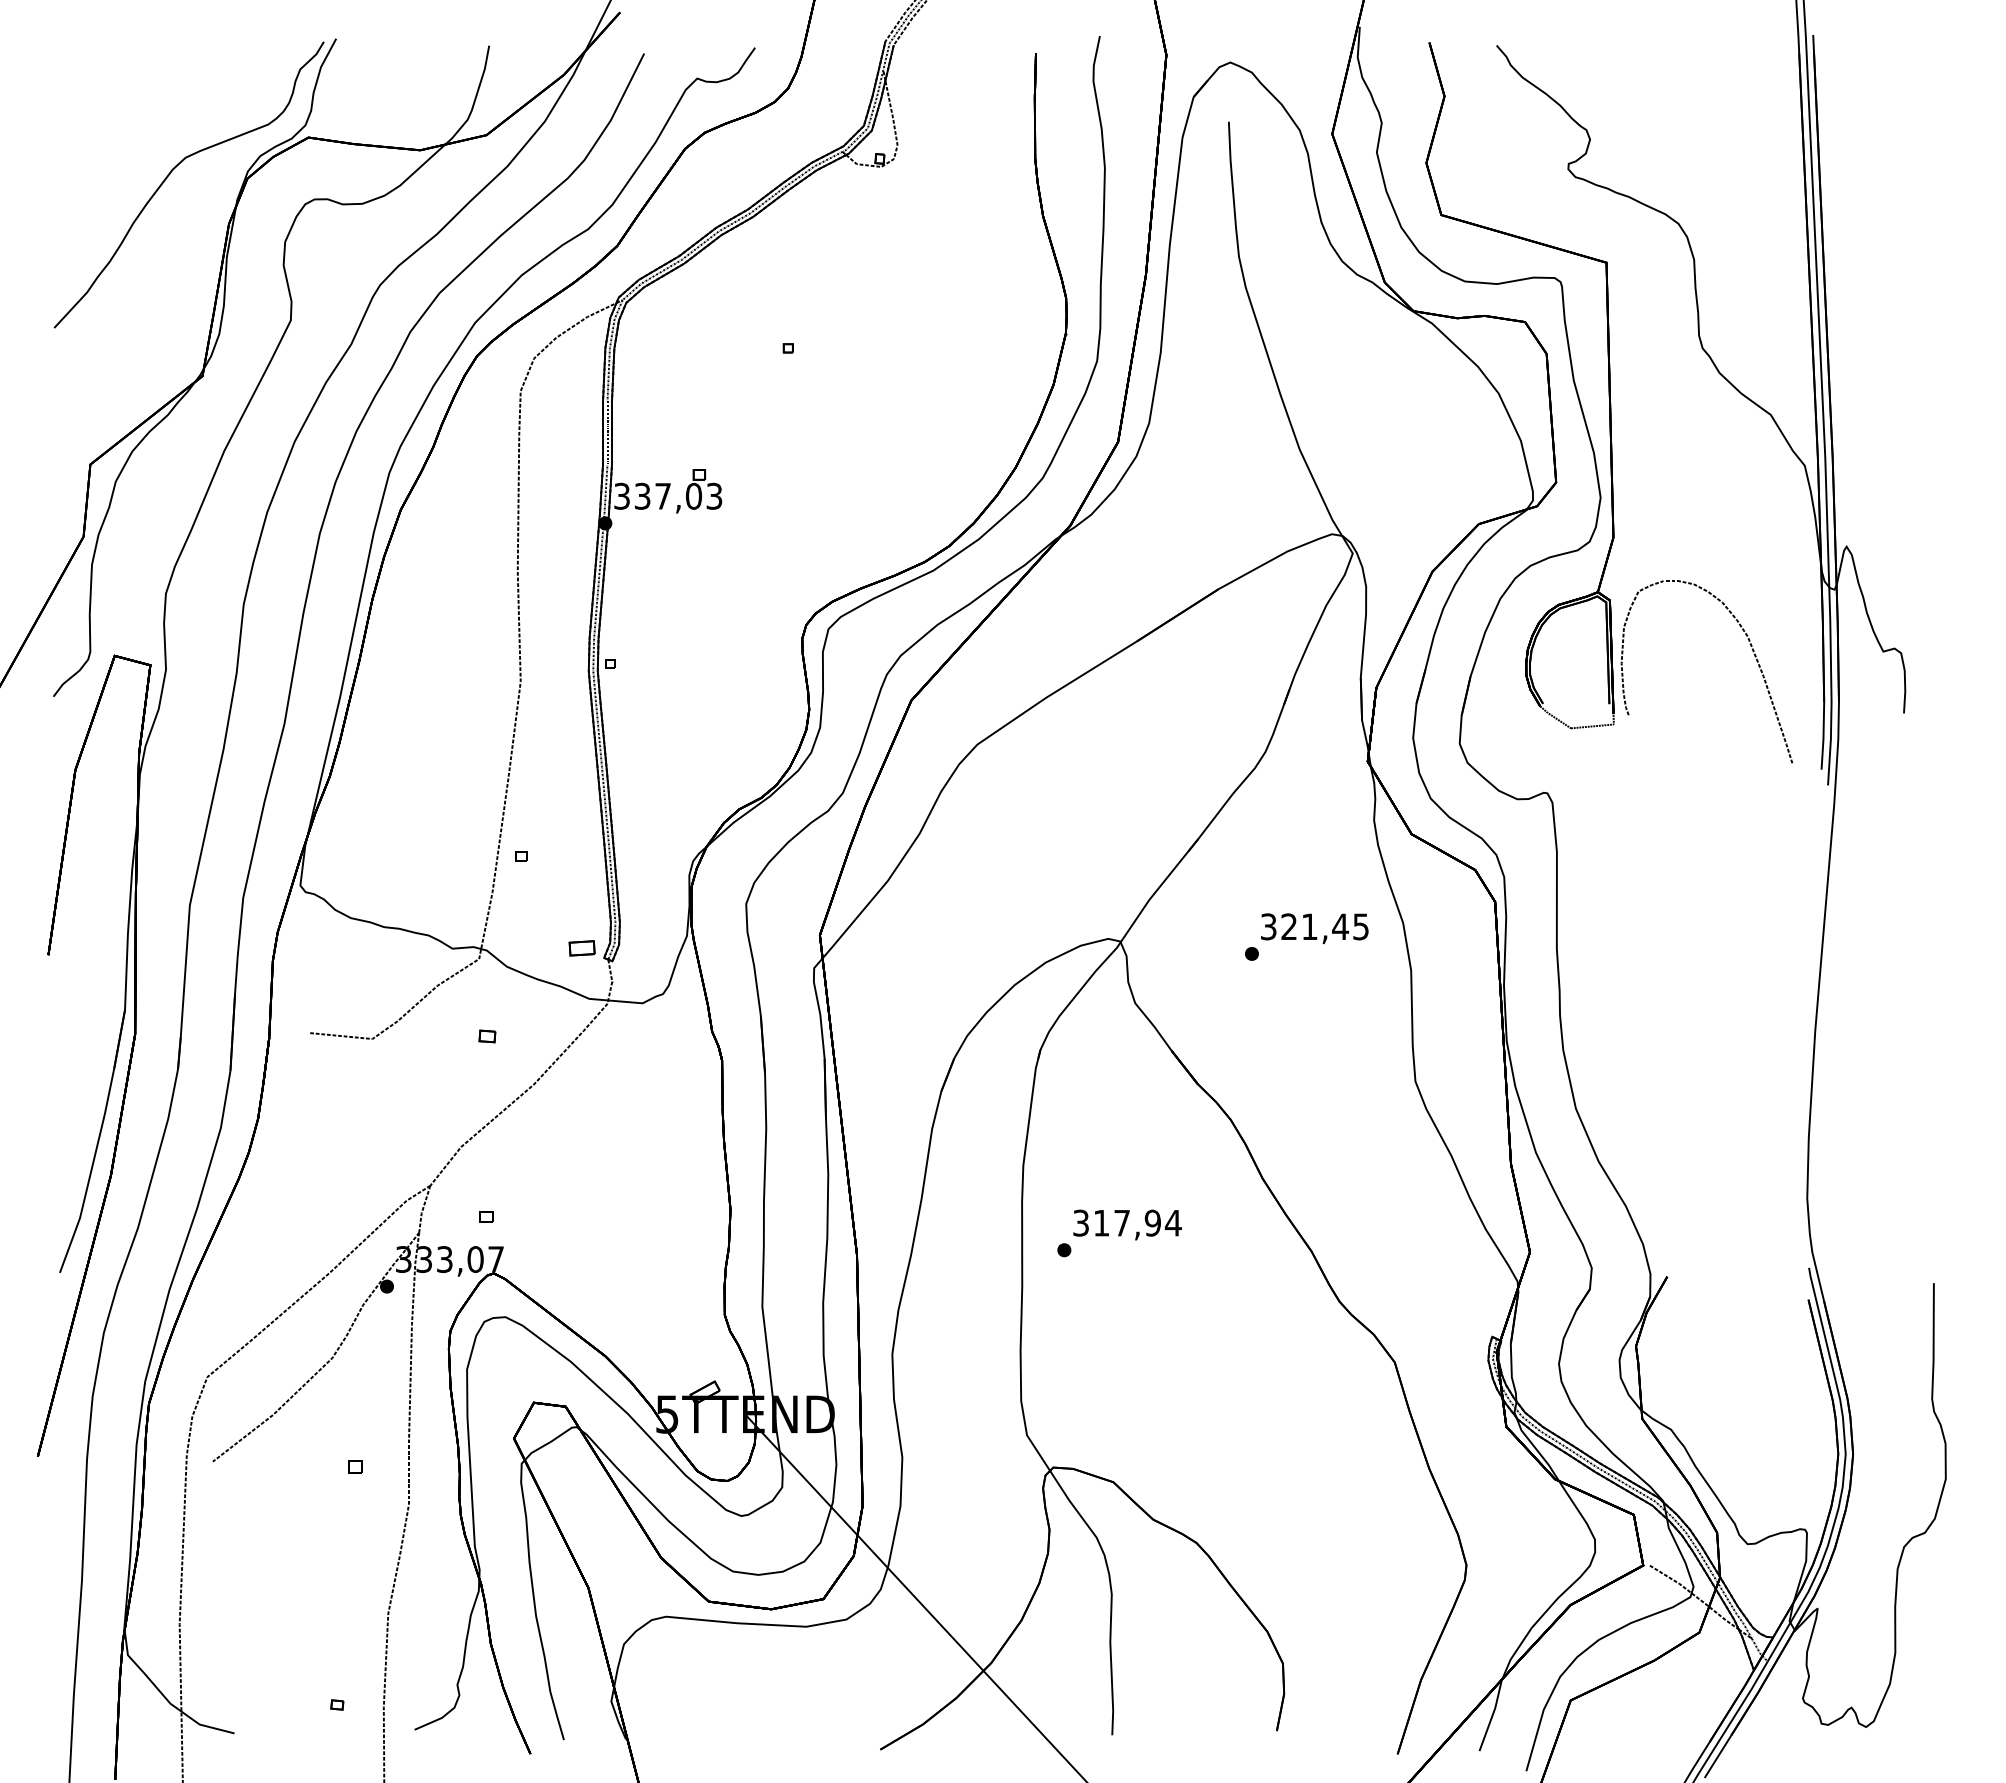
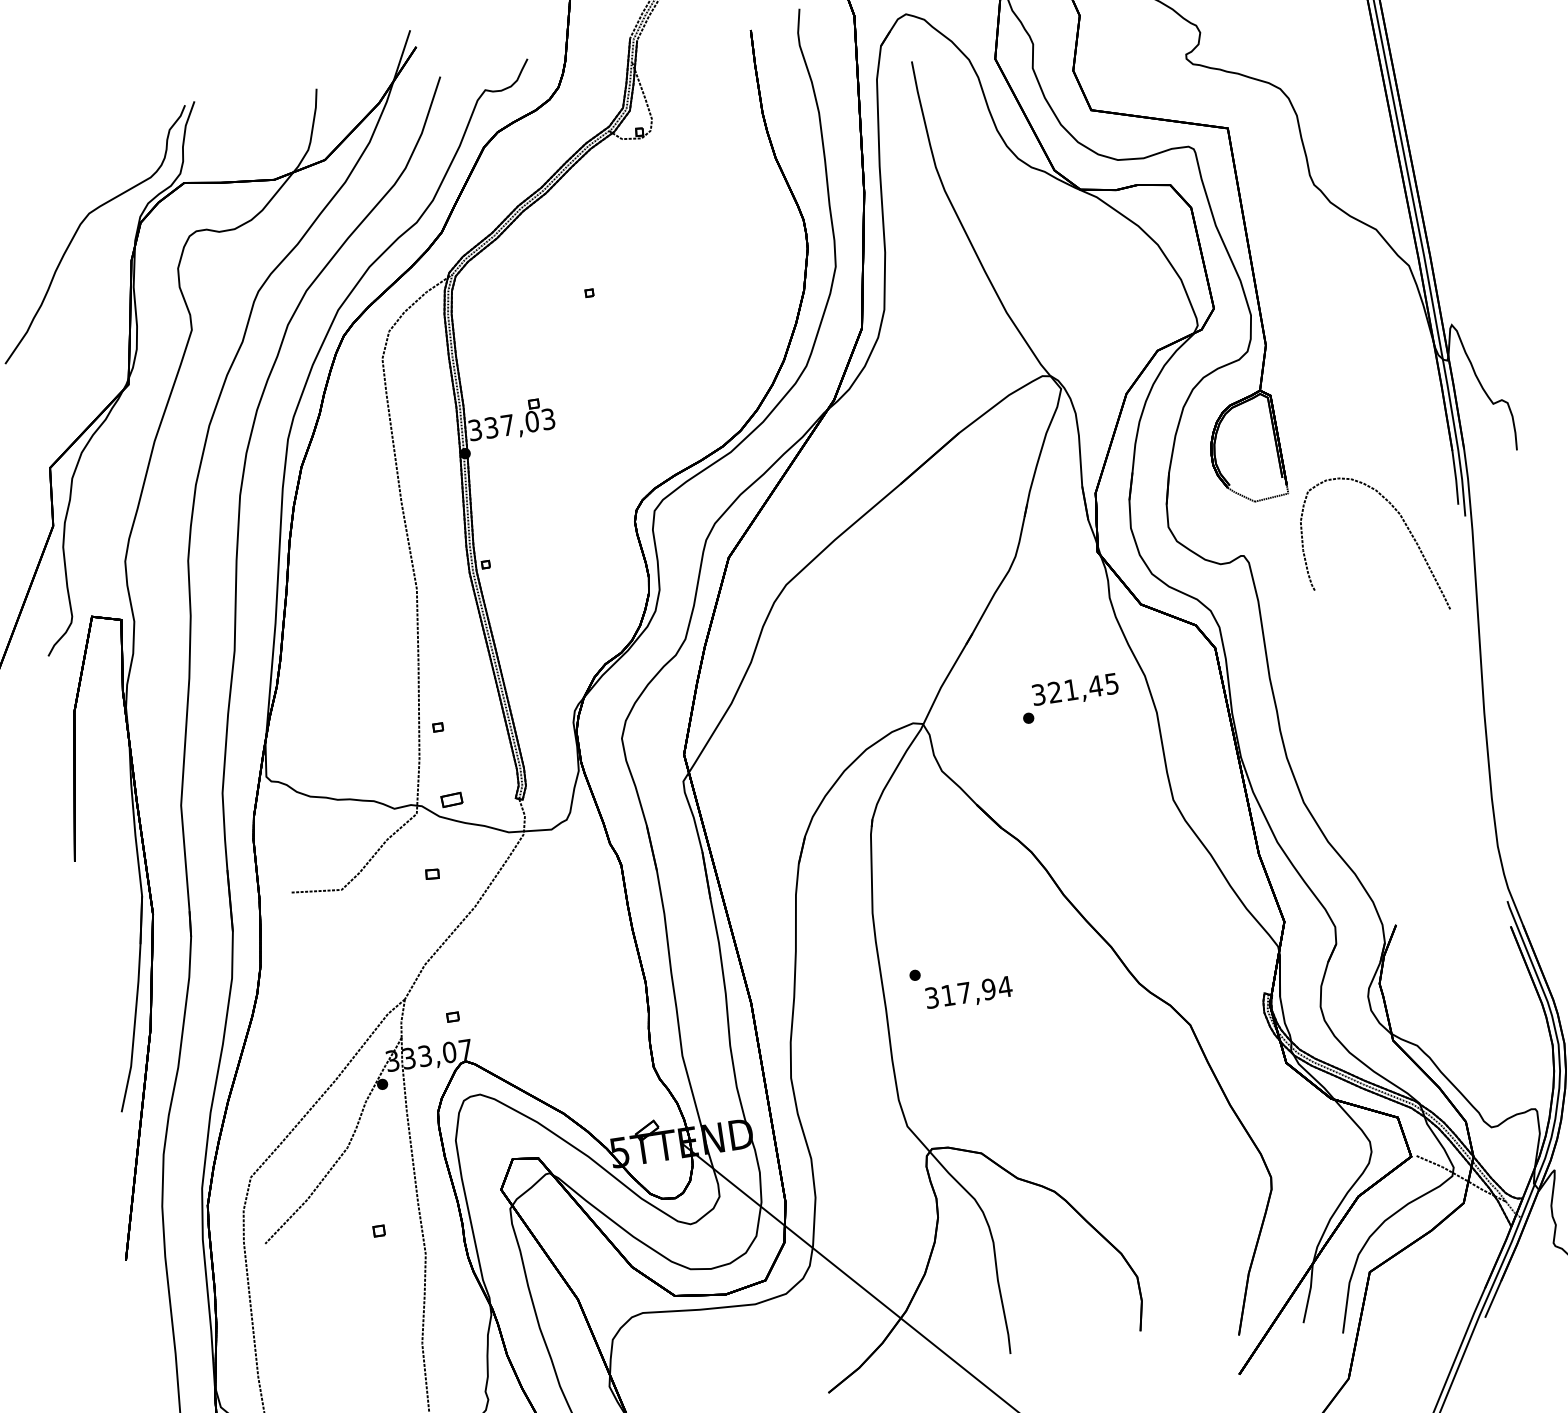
curve: (1751, 649) -> (1404, 524), moved
part: (581, 948) -> (451, 800), moved
text: (1127, 1224) -> (968, 993), moved

